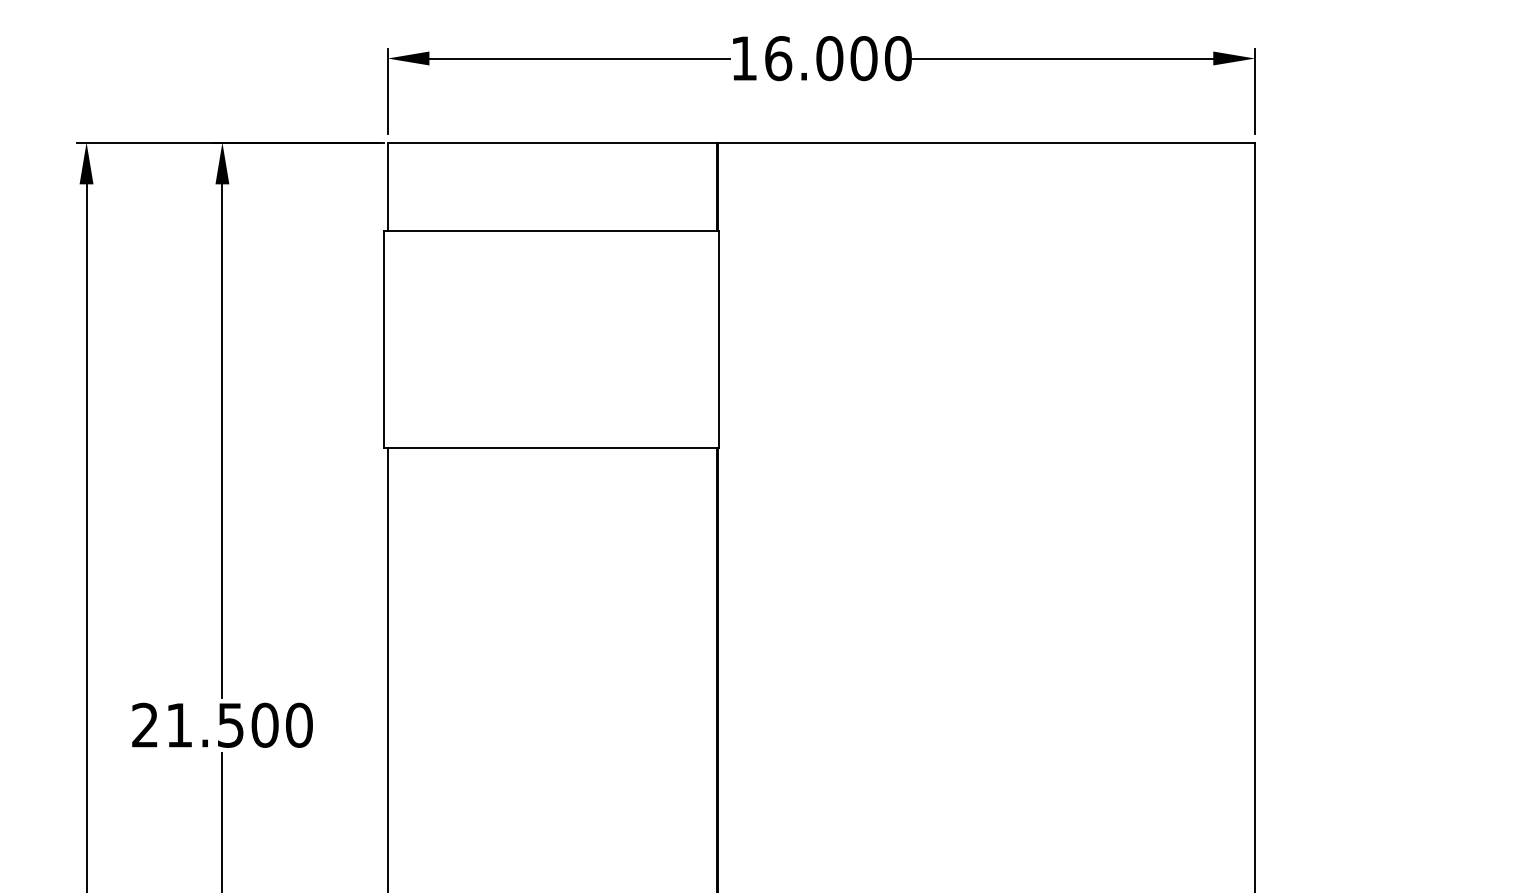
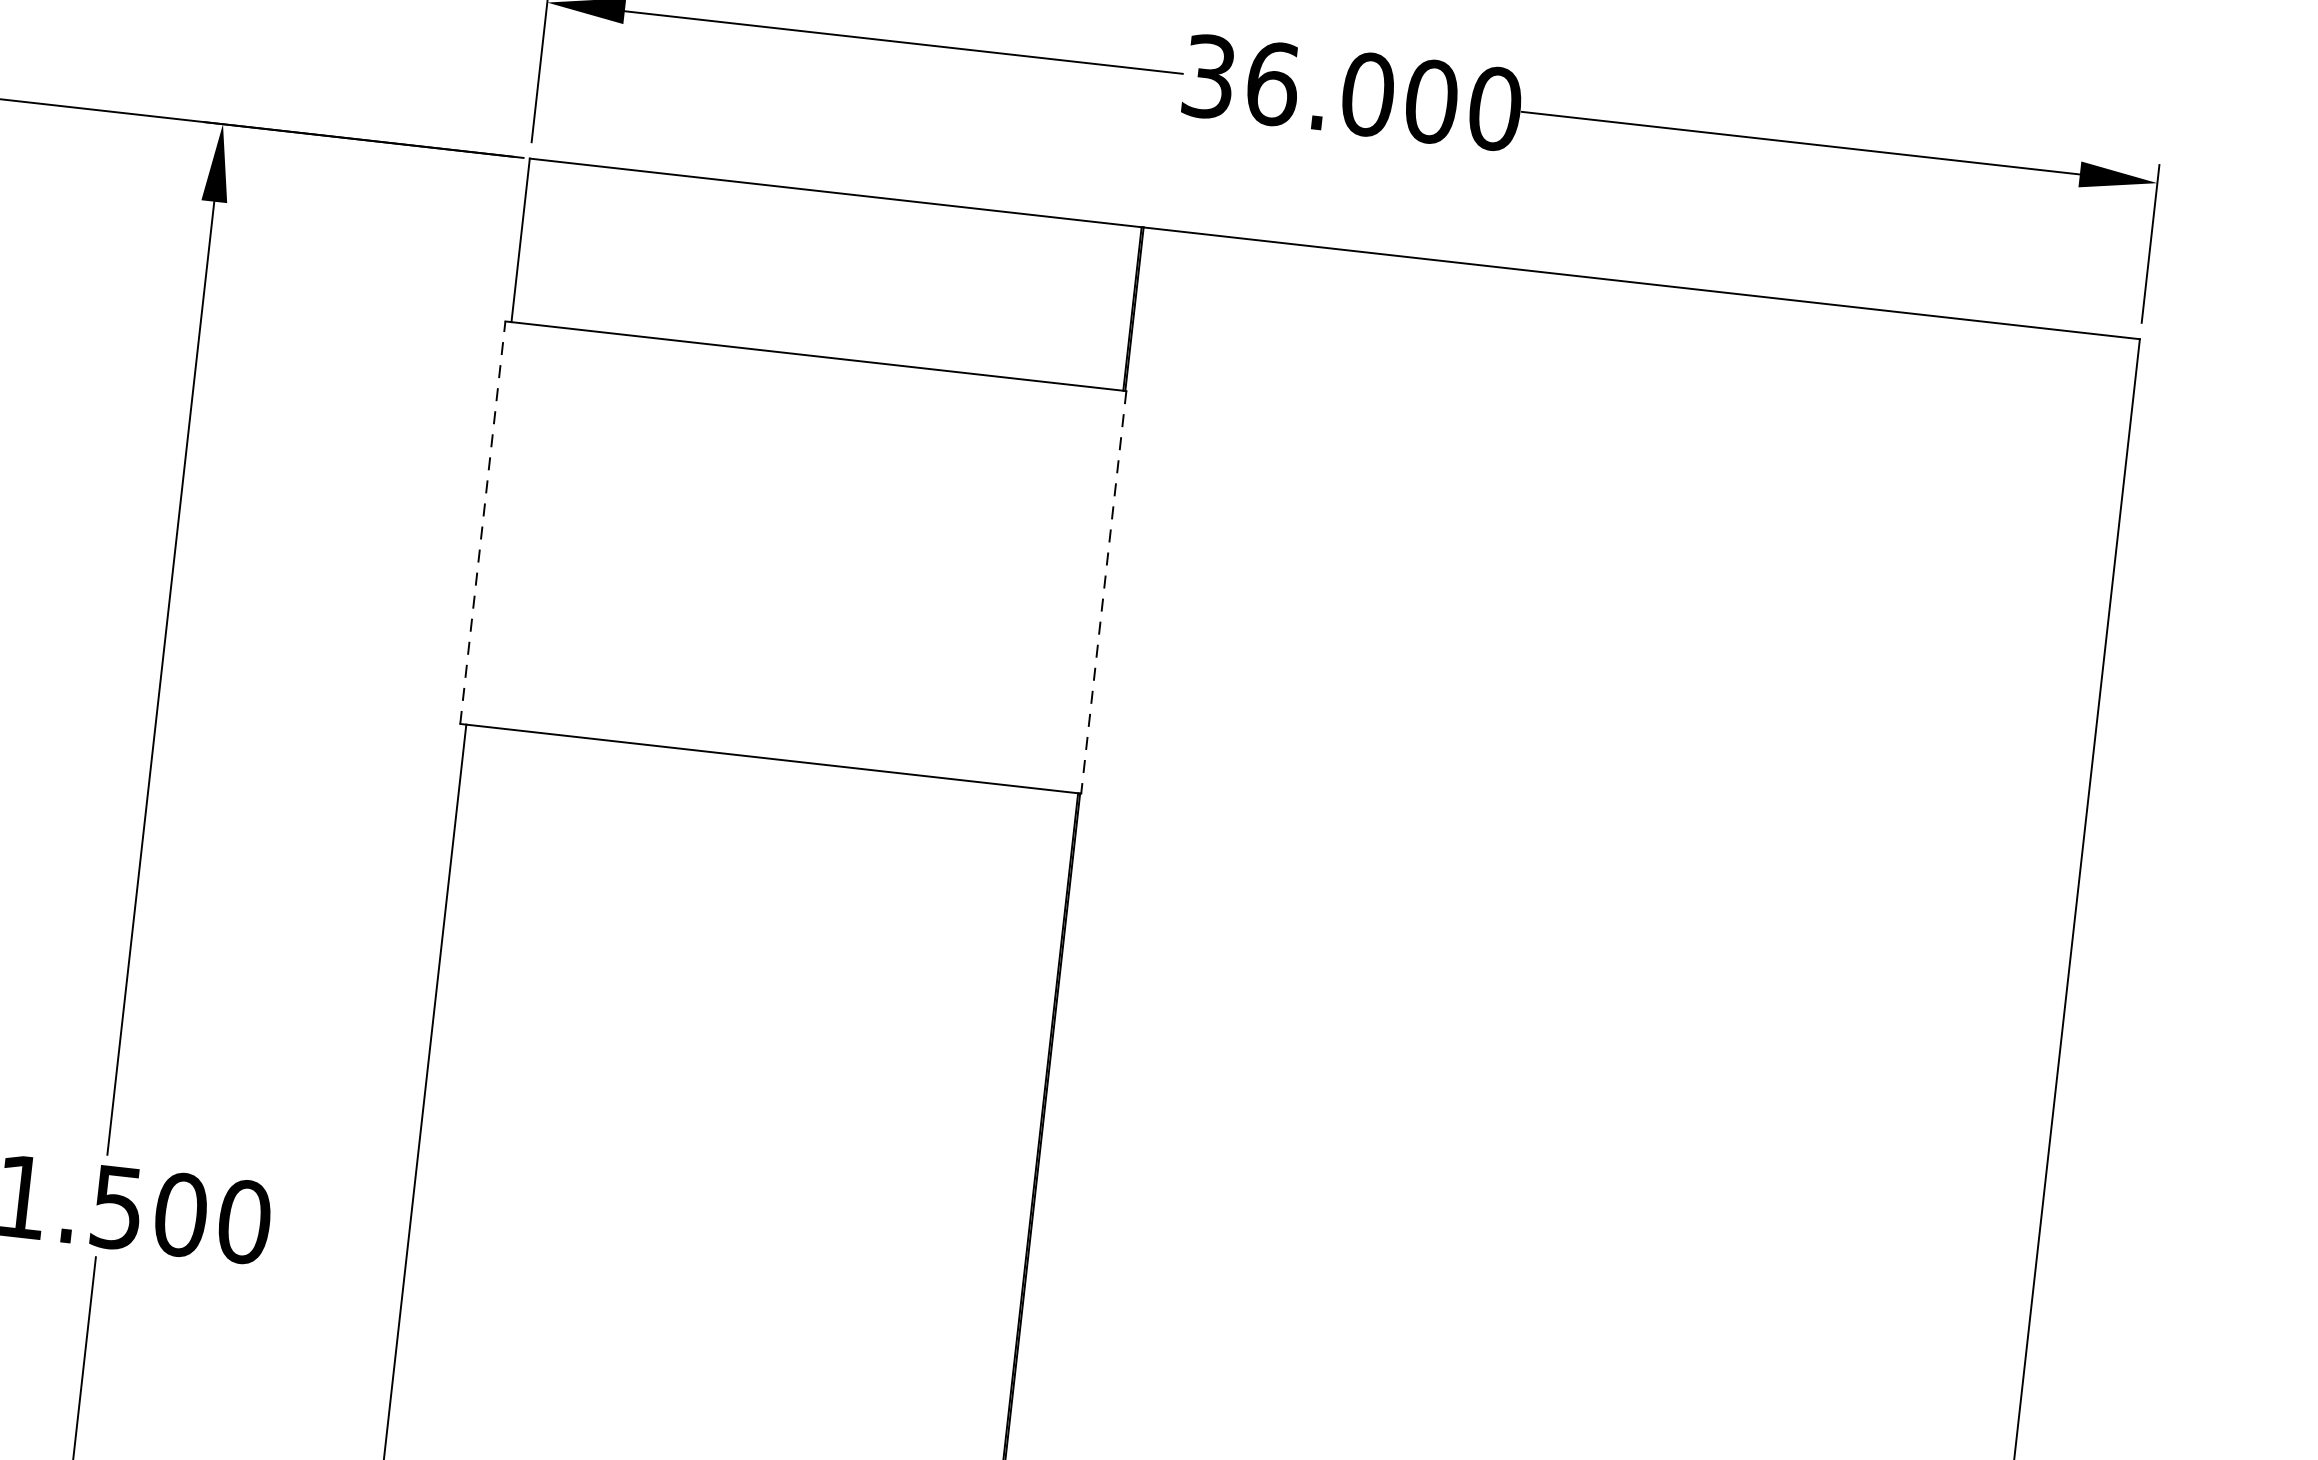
text: (744, 58) -> (1209, 76), 16.000 -> 36.000
line: (384, 338) -> (483, 521), solid -> dashed
line: (718, 339) -> (1102, 593), solid -> dashed

